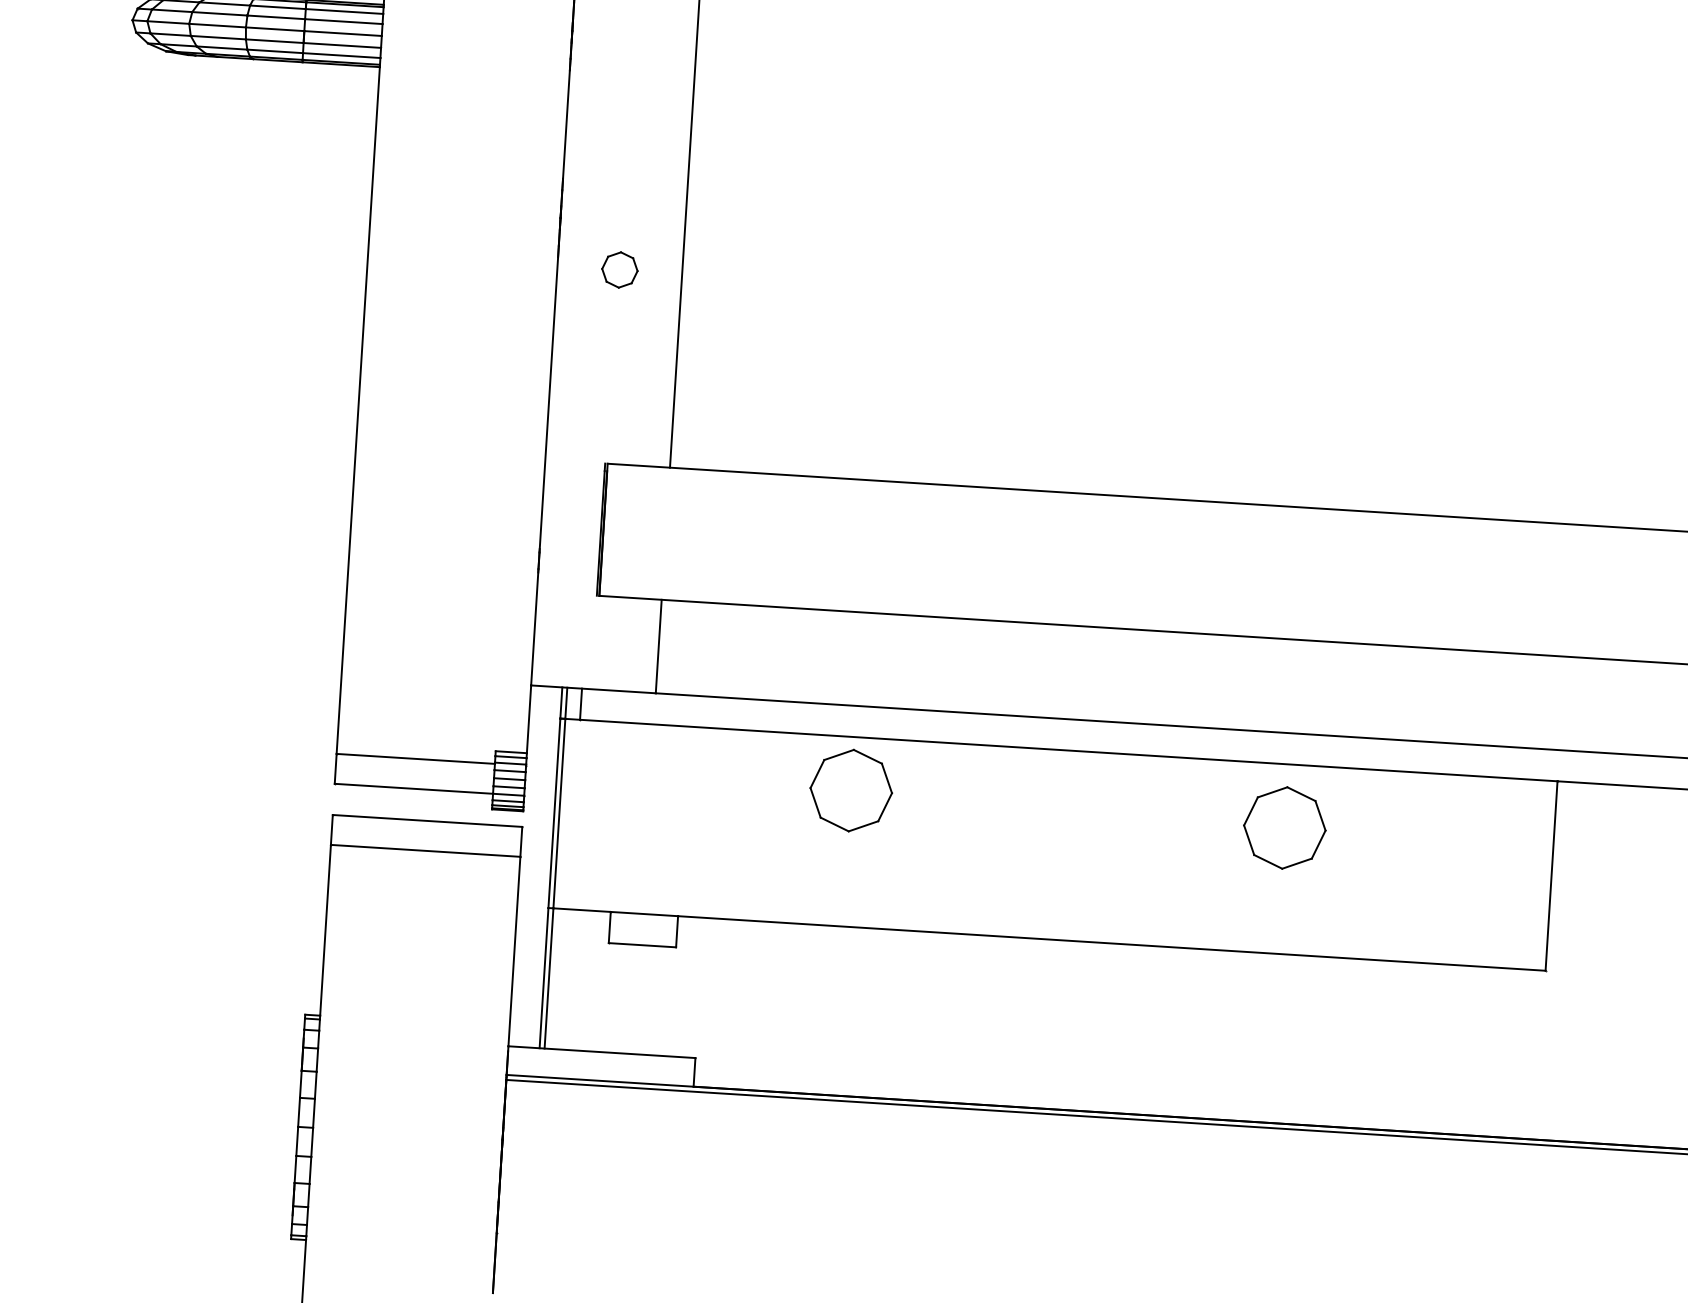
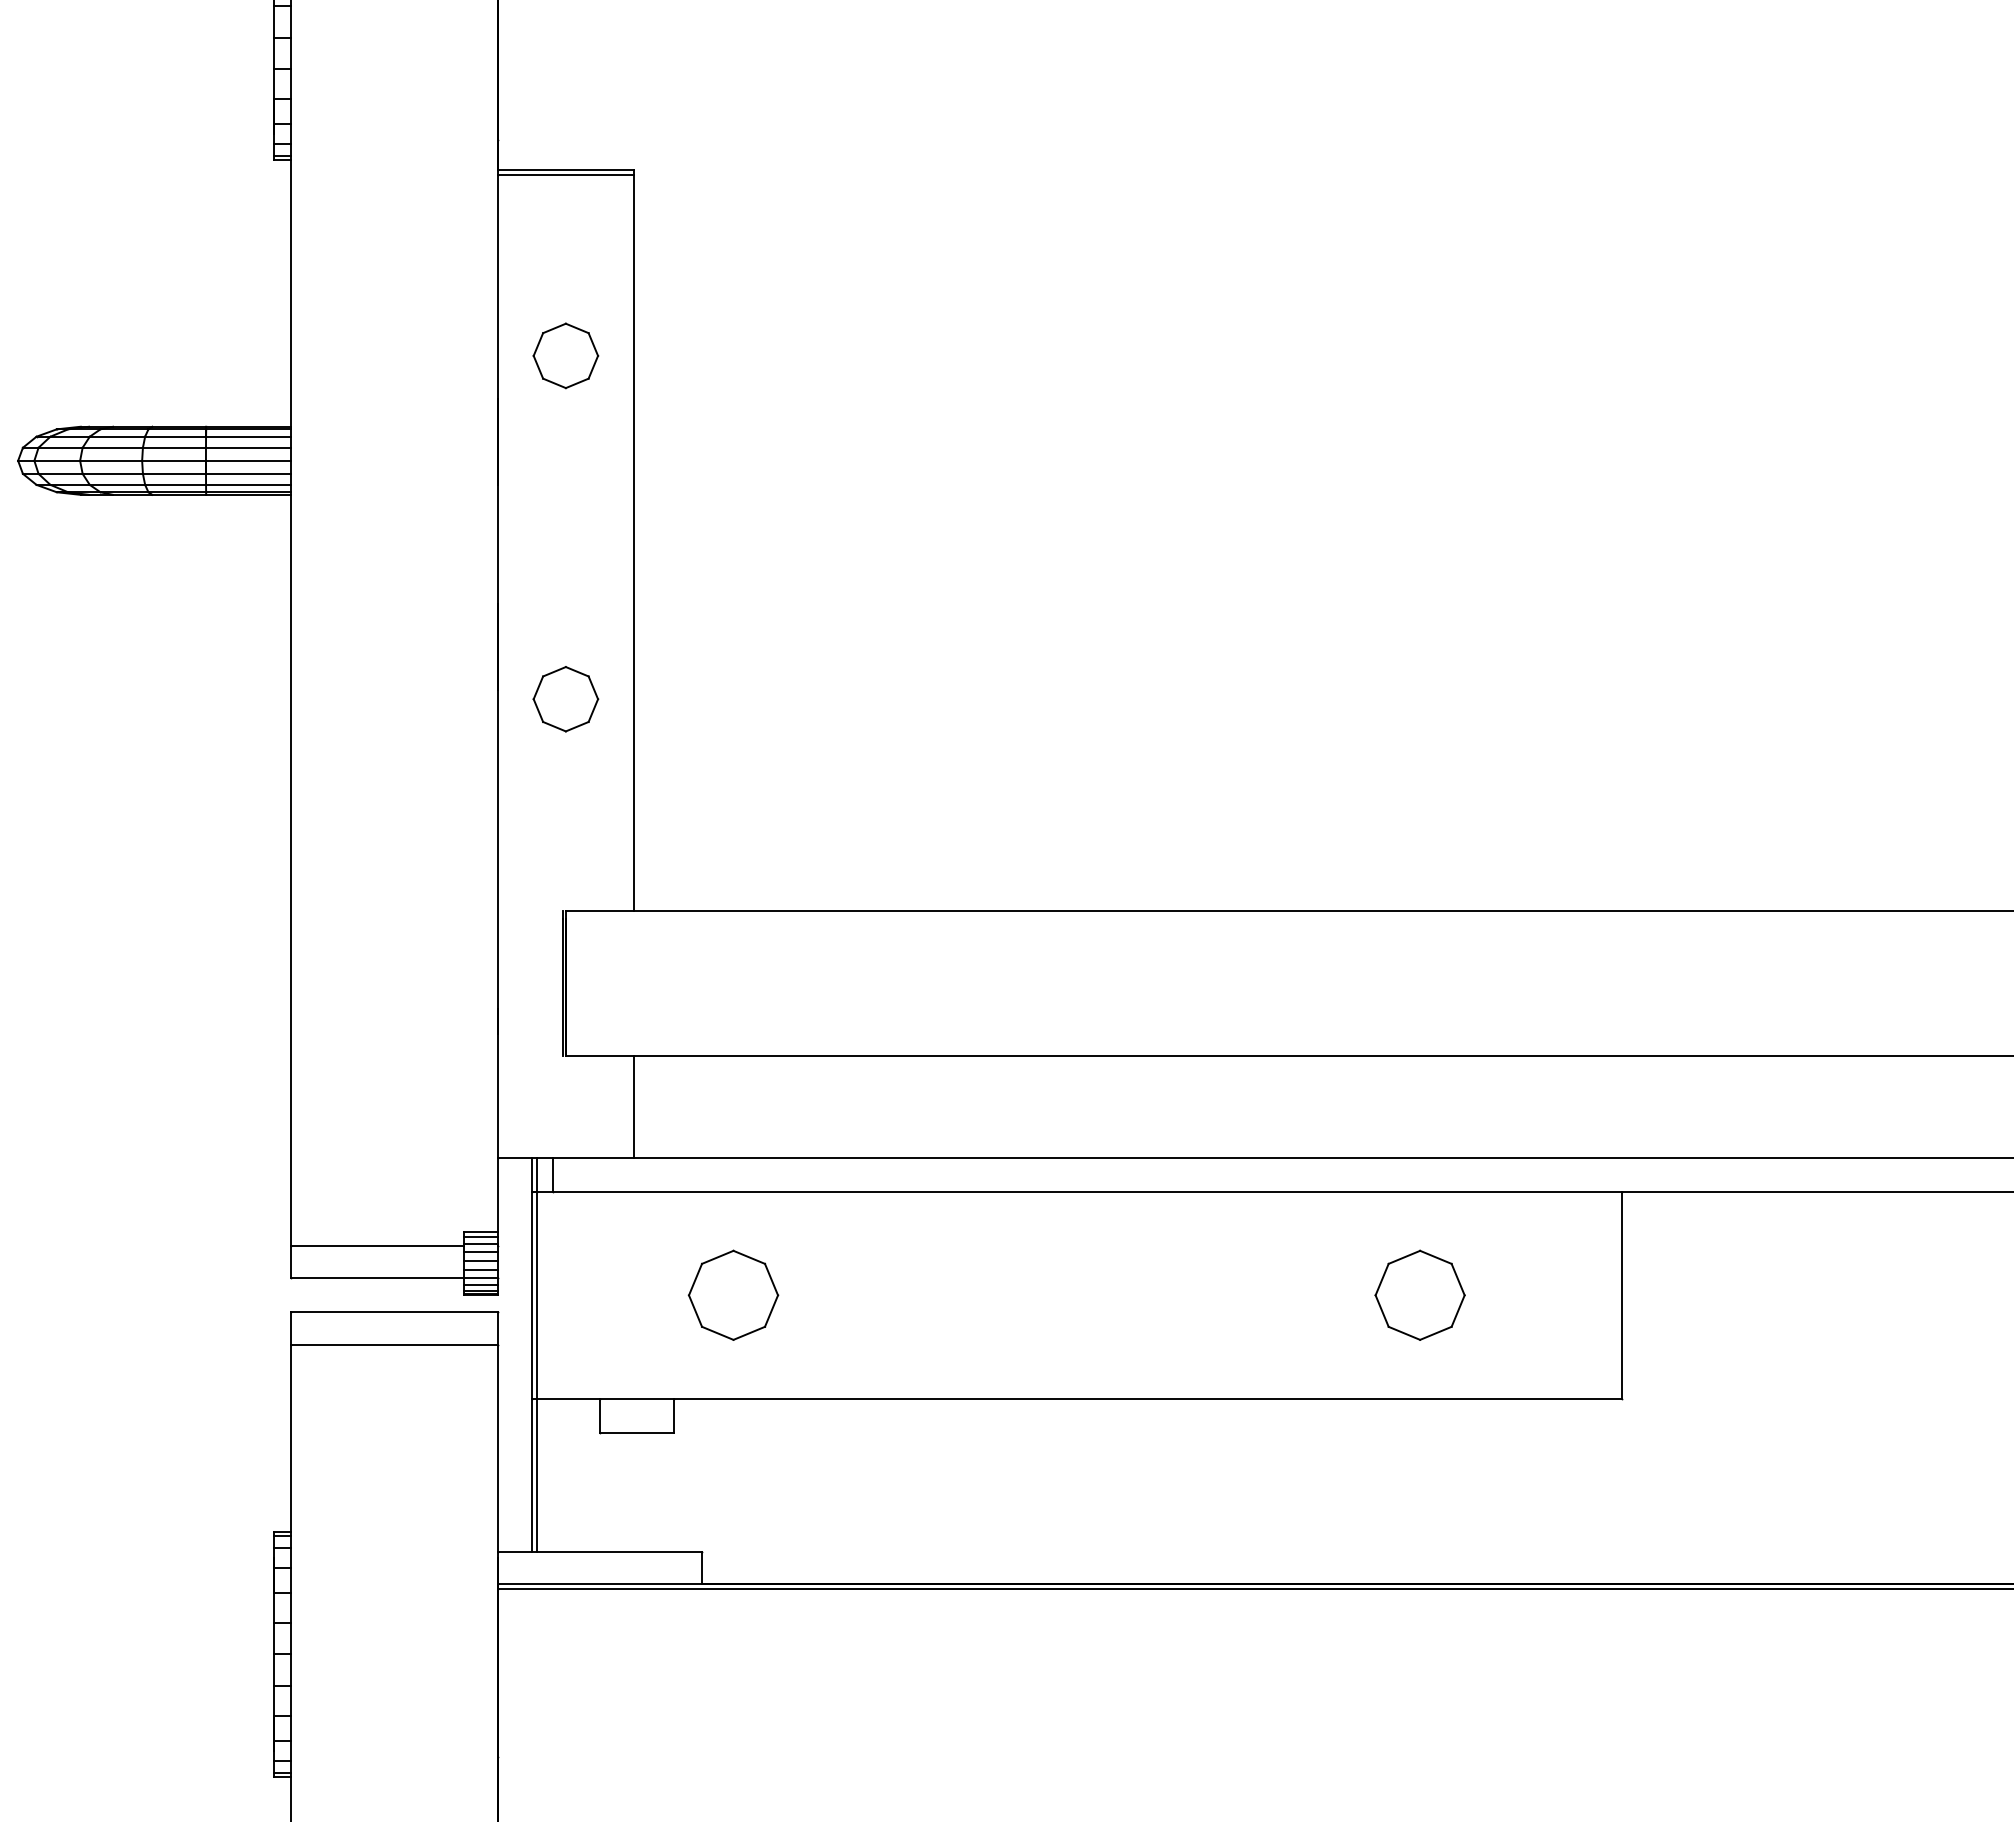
part: (619, 270) -> (565, 699), size x1.67
part: (851, 789) -> (733, 1294), moved
part: (1284, 827) -> (1419, 1294), moved

